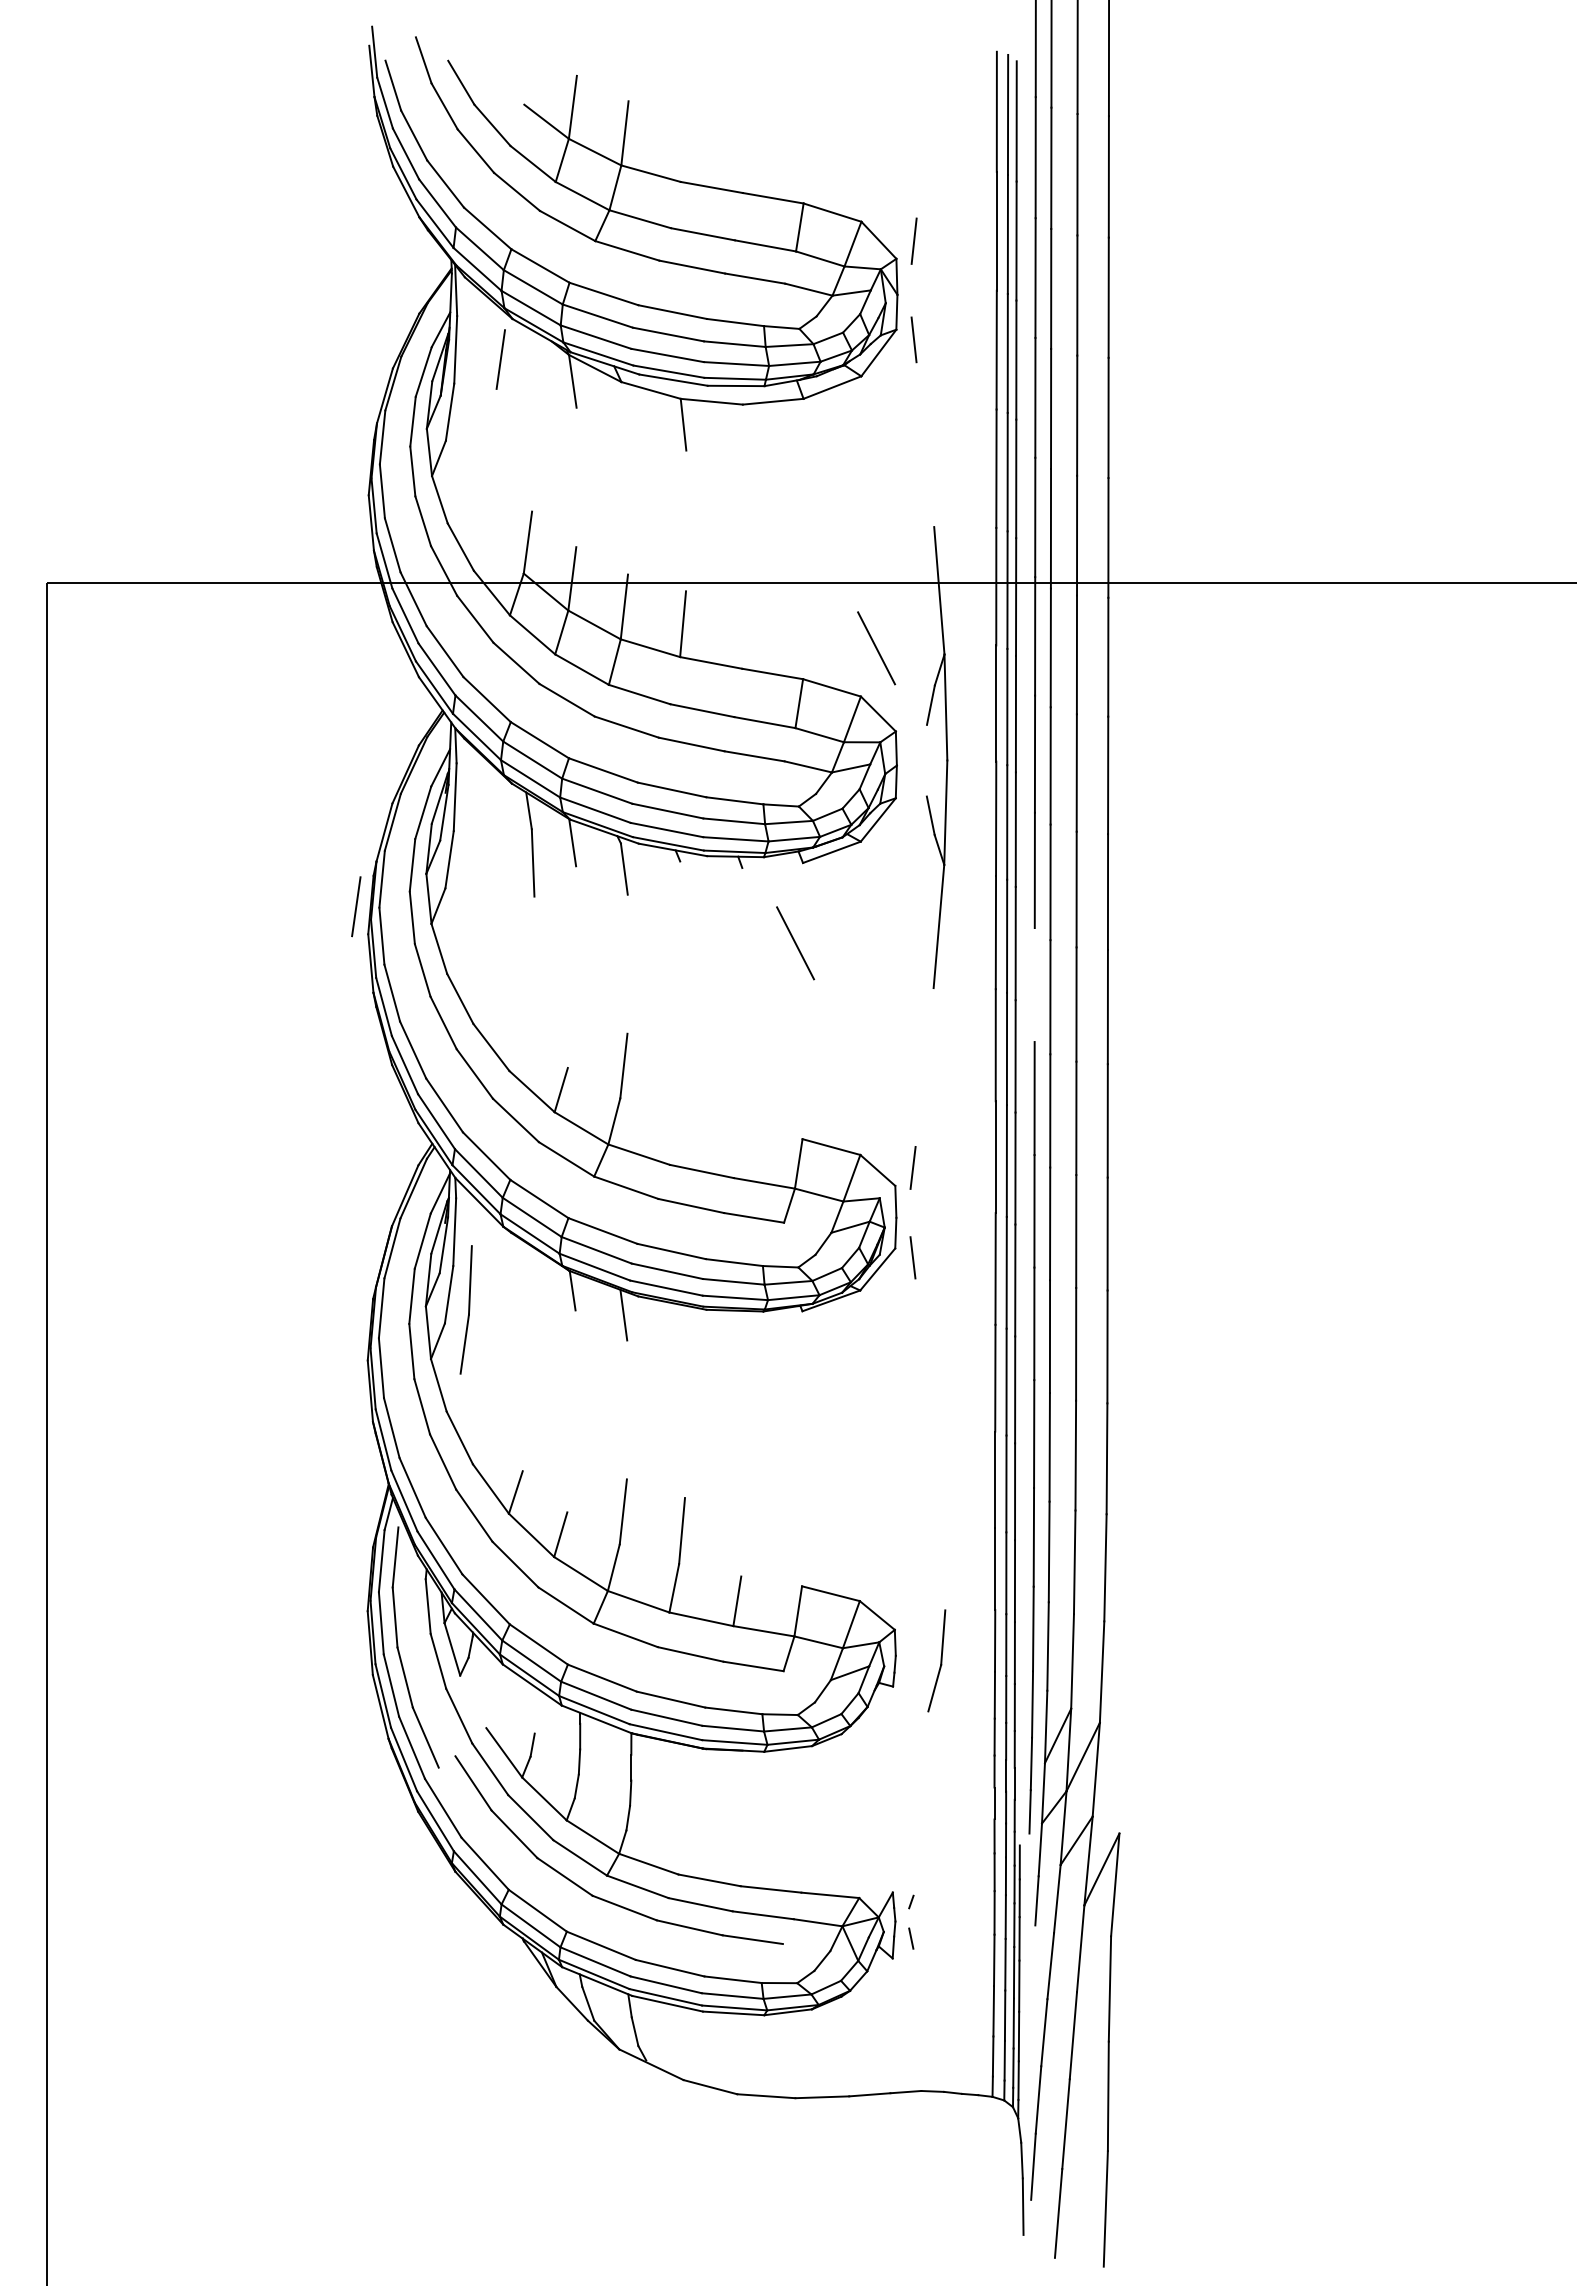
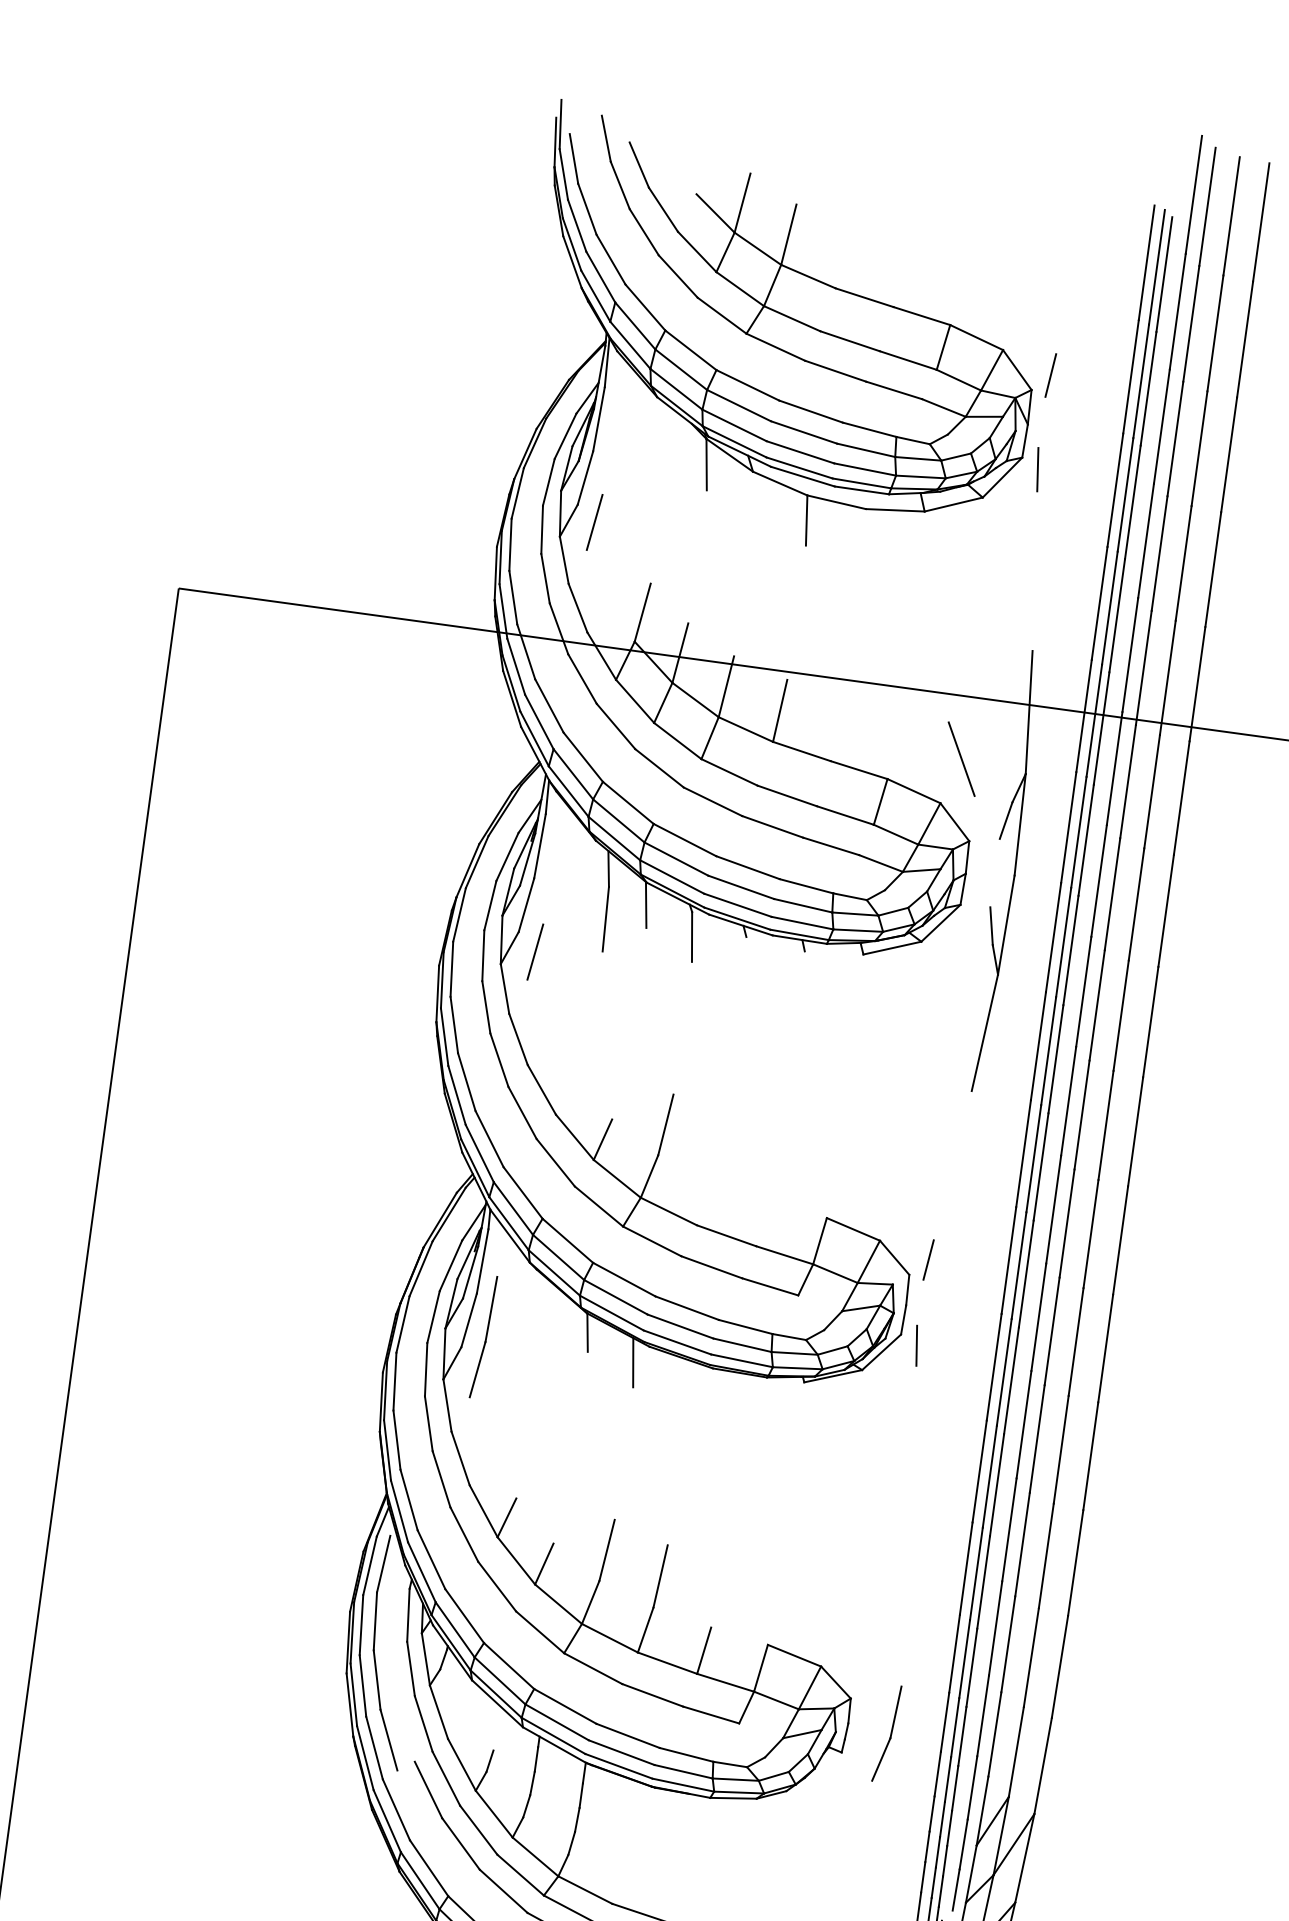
line: (500, 359) -> (594, 522), moved
line: (356, 906) -> (535, 951), moved
line: (795, 943) -> (845, 1030), removed
line: (1034, 985) -> (1068, 1101), added
line: (473, 1701) -> (439, 1711), added

